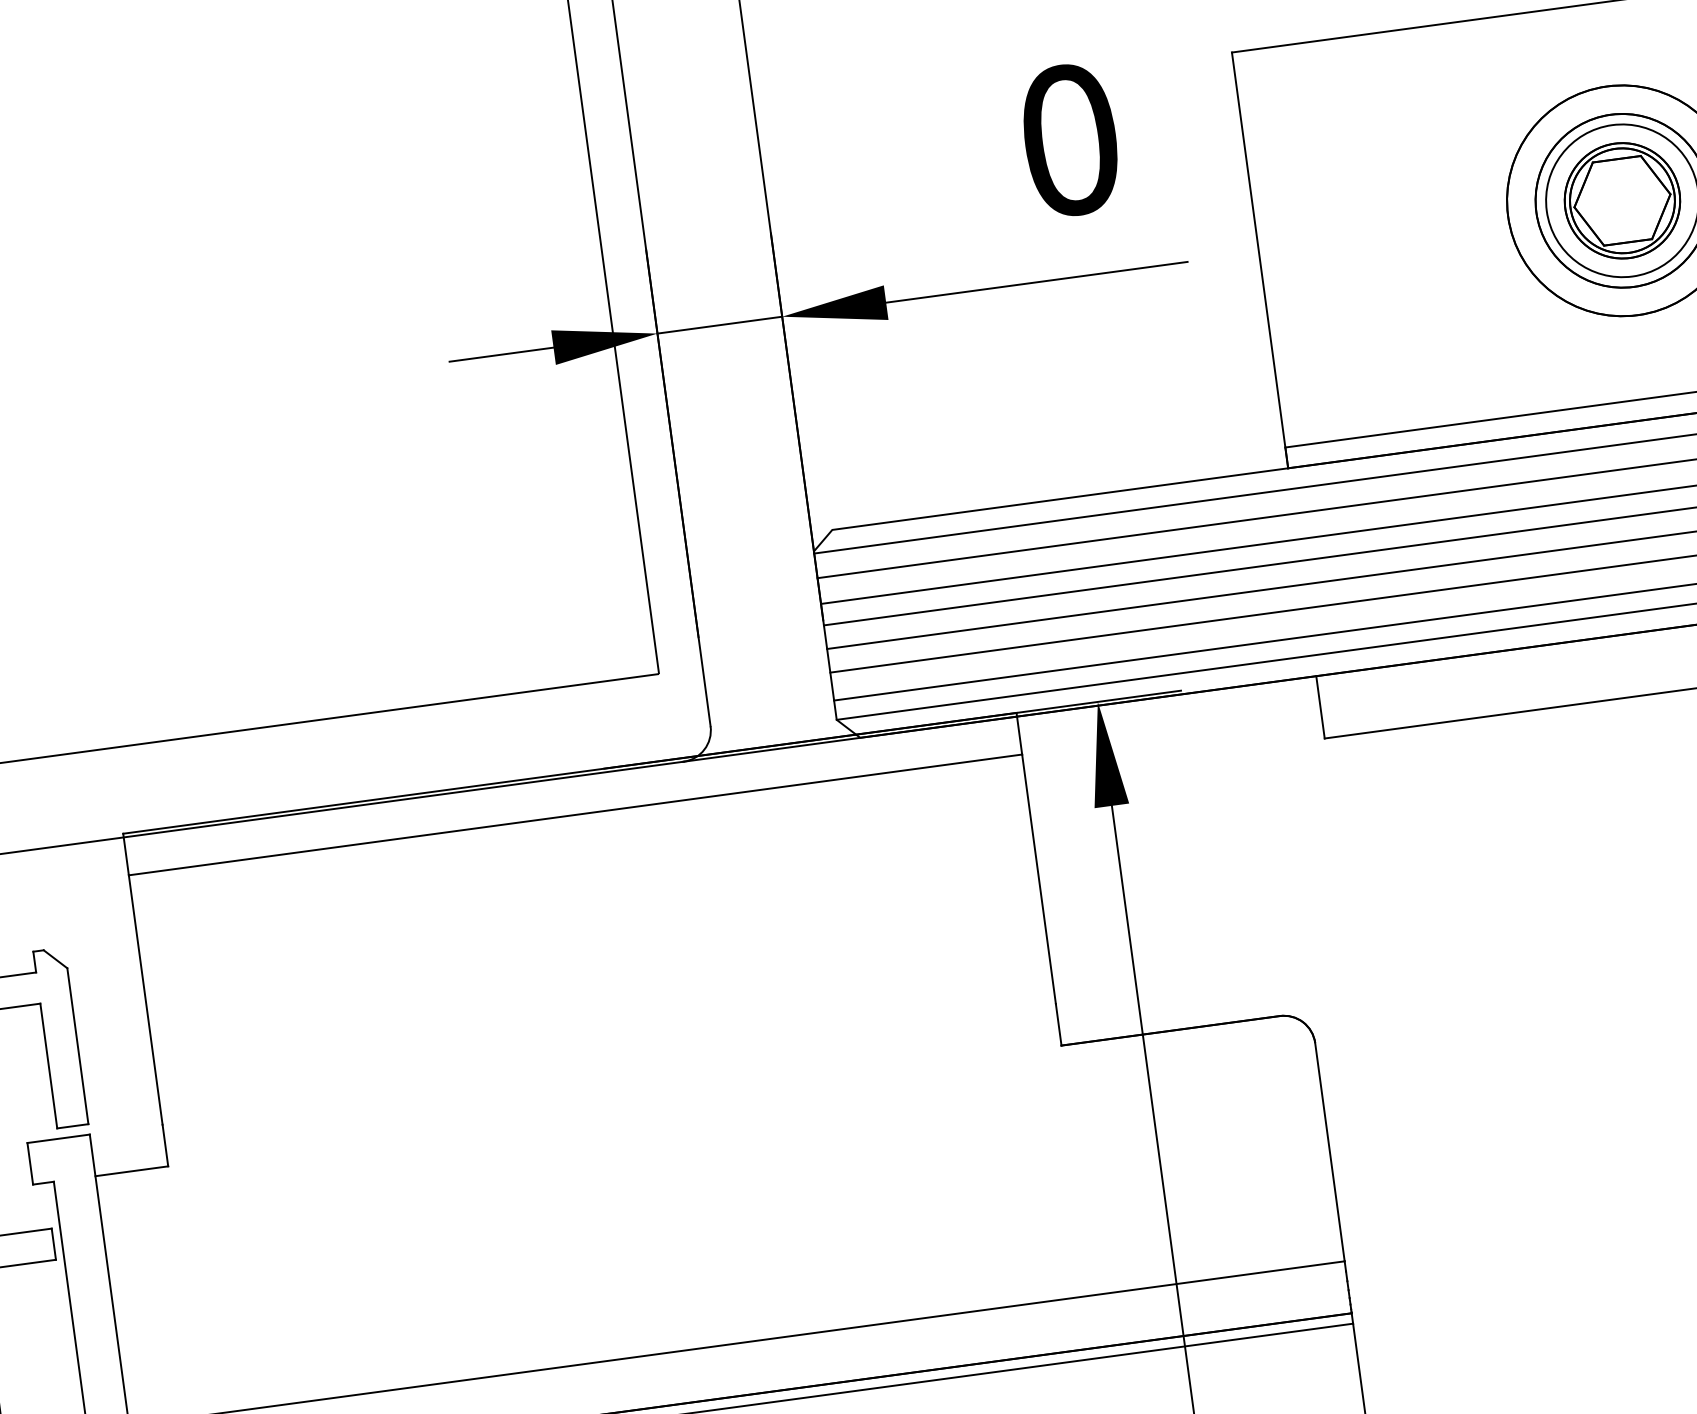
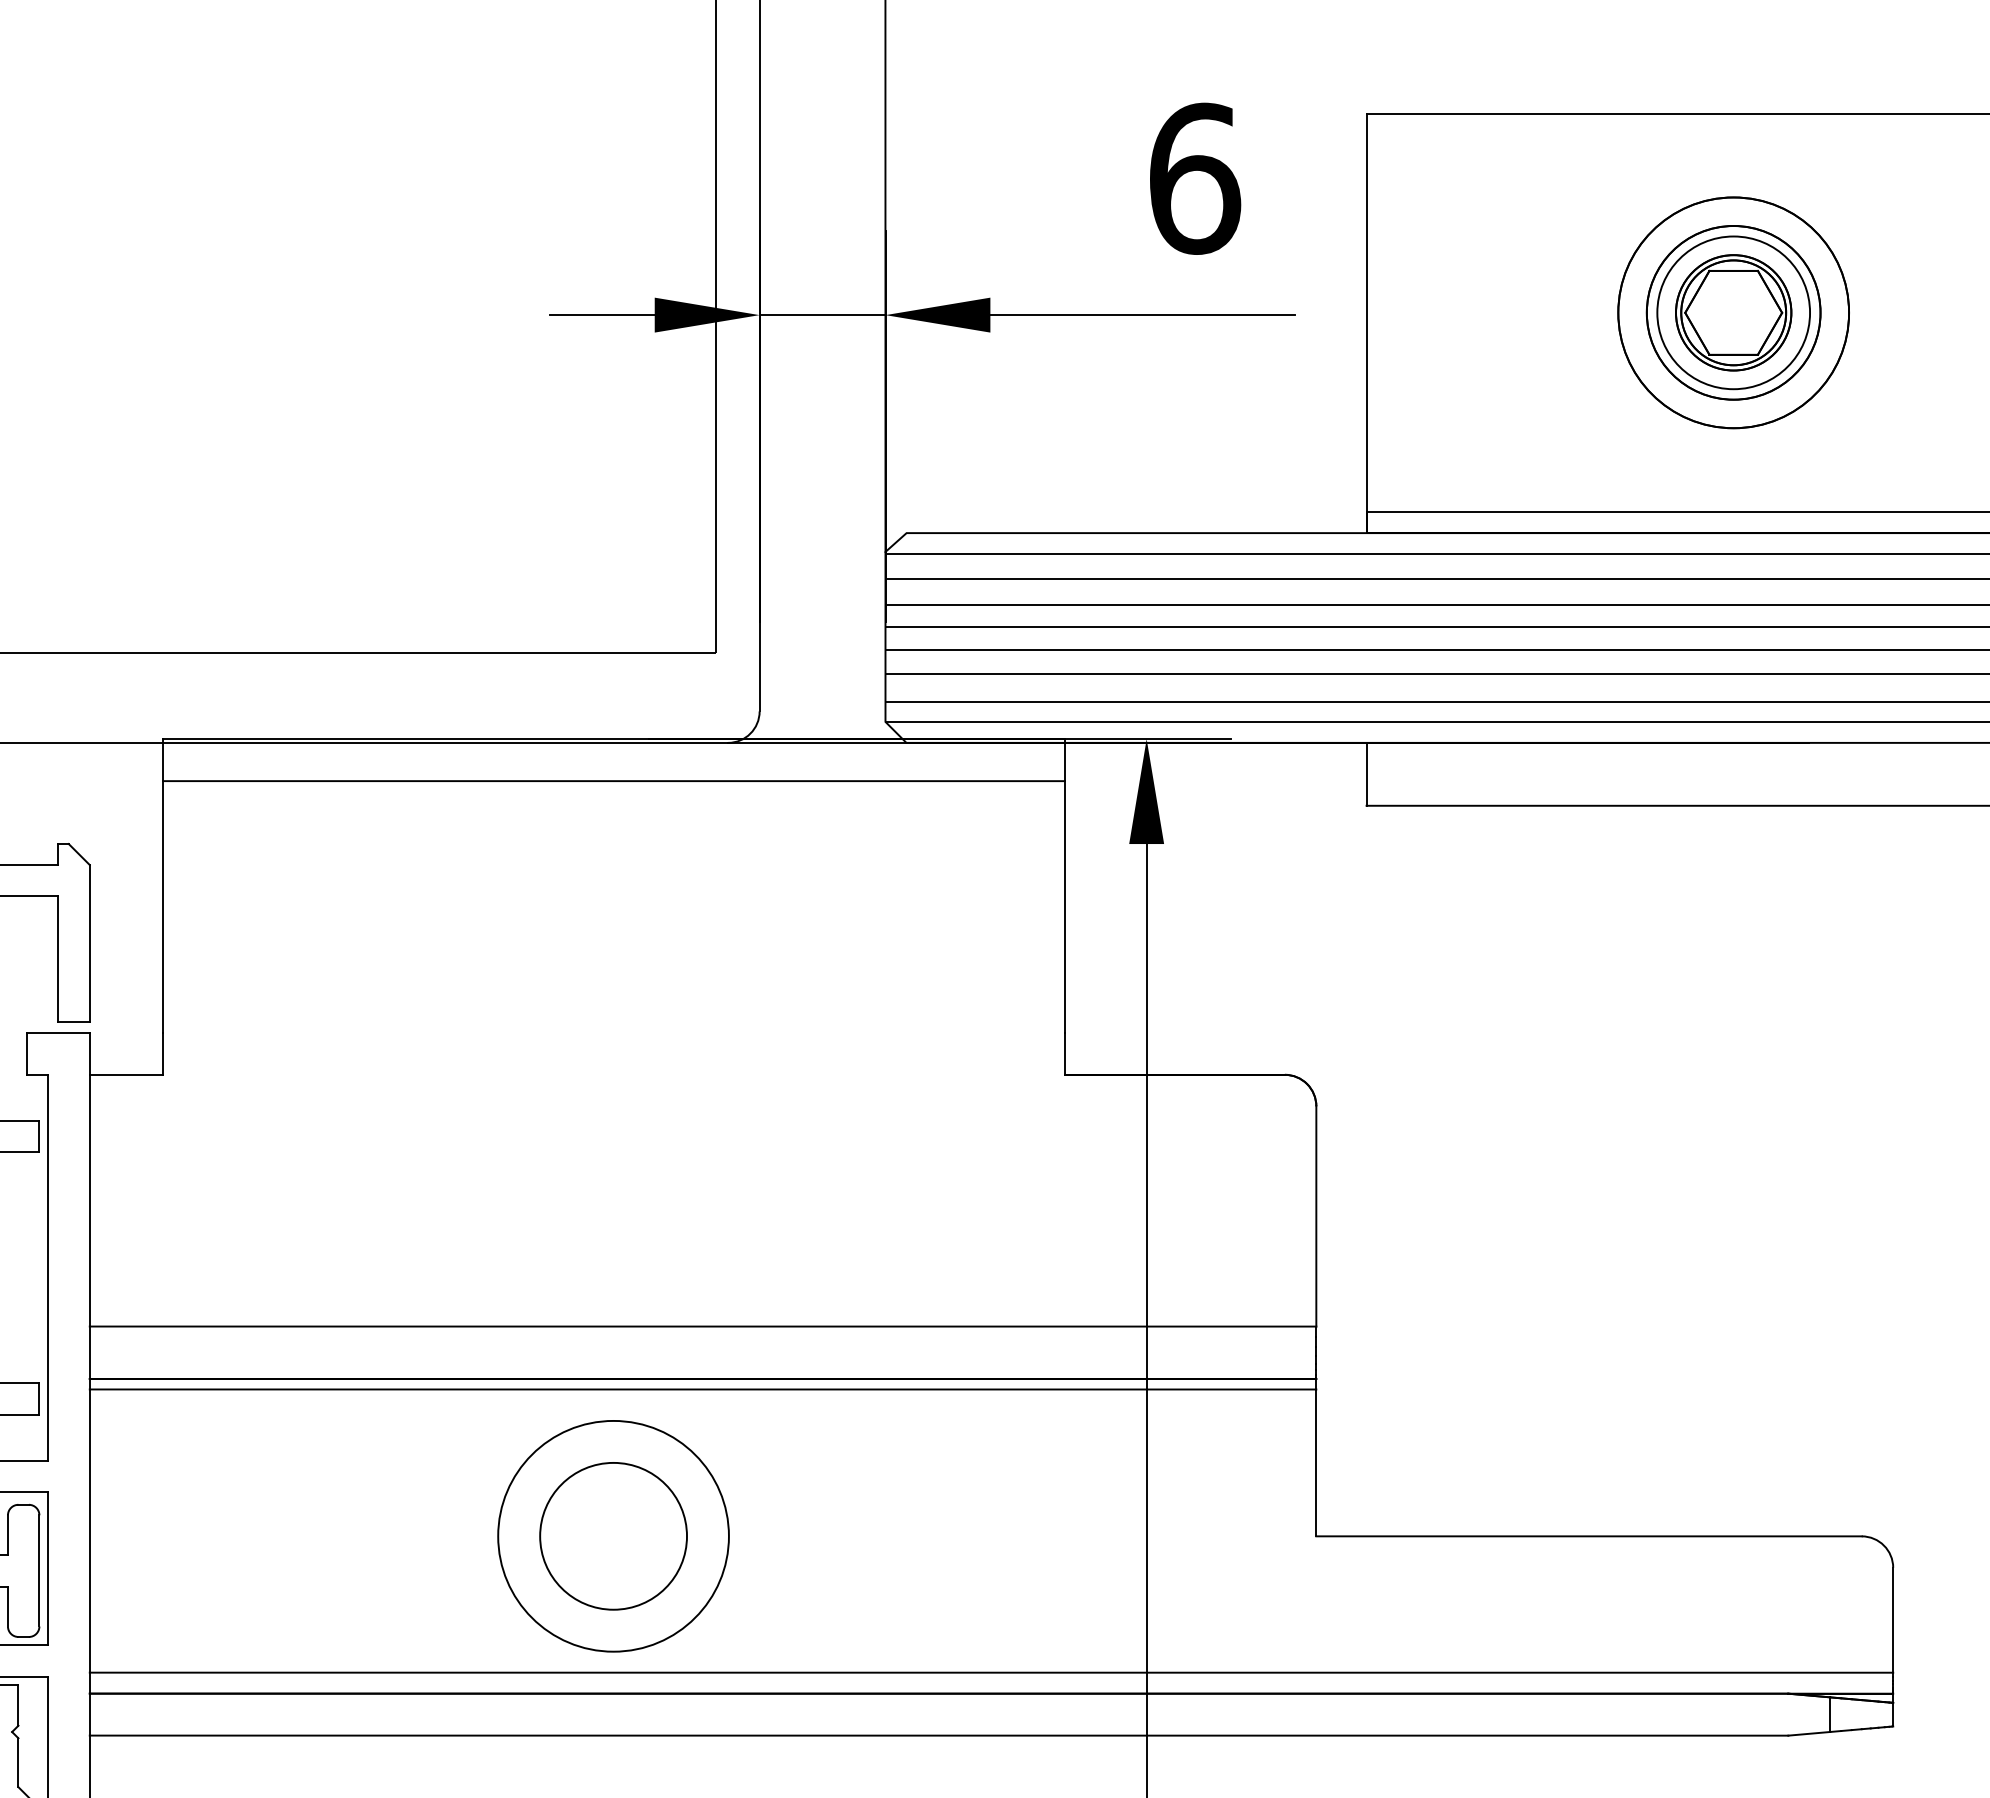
text: (1071, 139) -> (1195, 178), 0 -> 6

